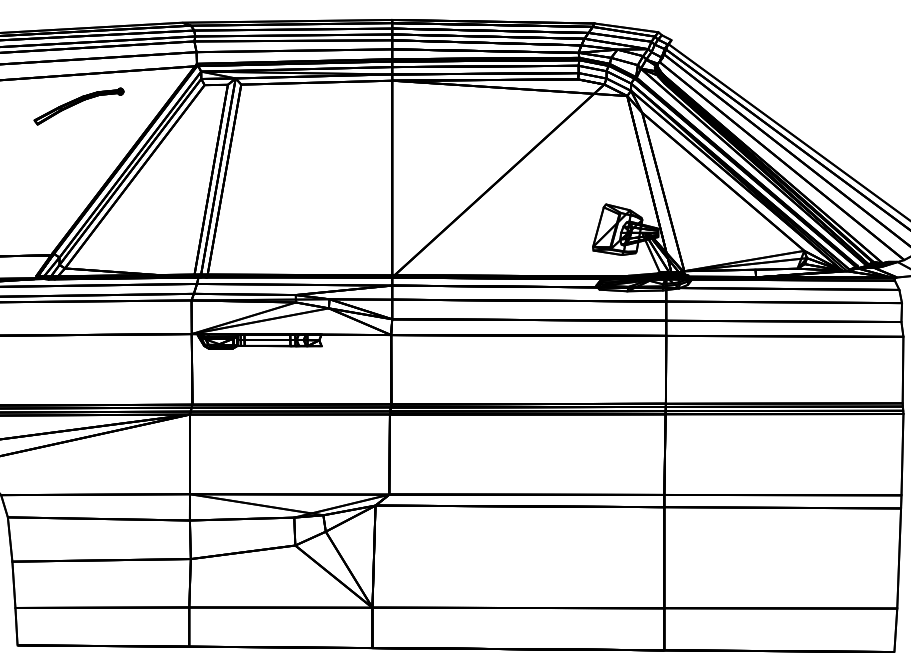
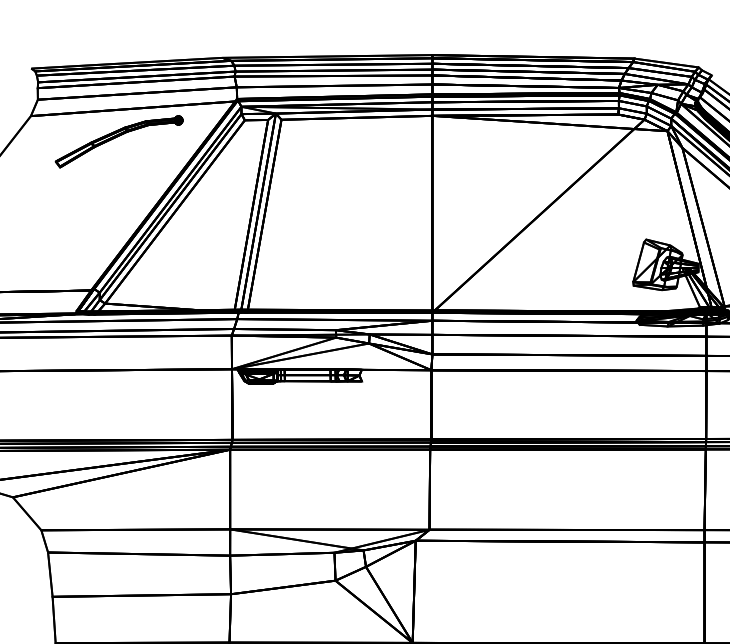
part: (78, 106) -> (118, 141), size x1.43

